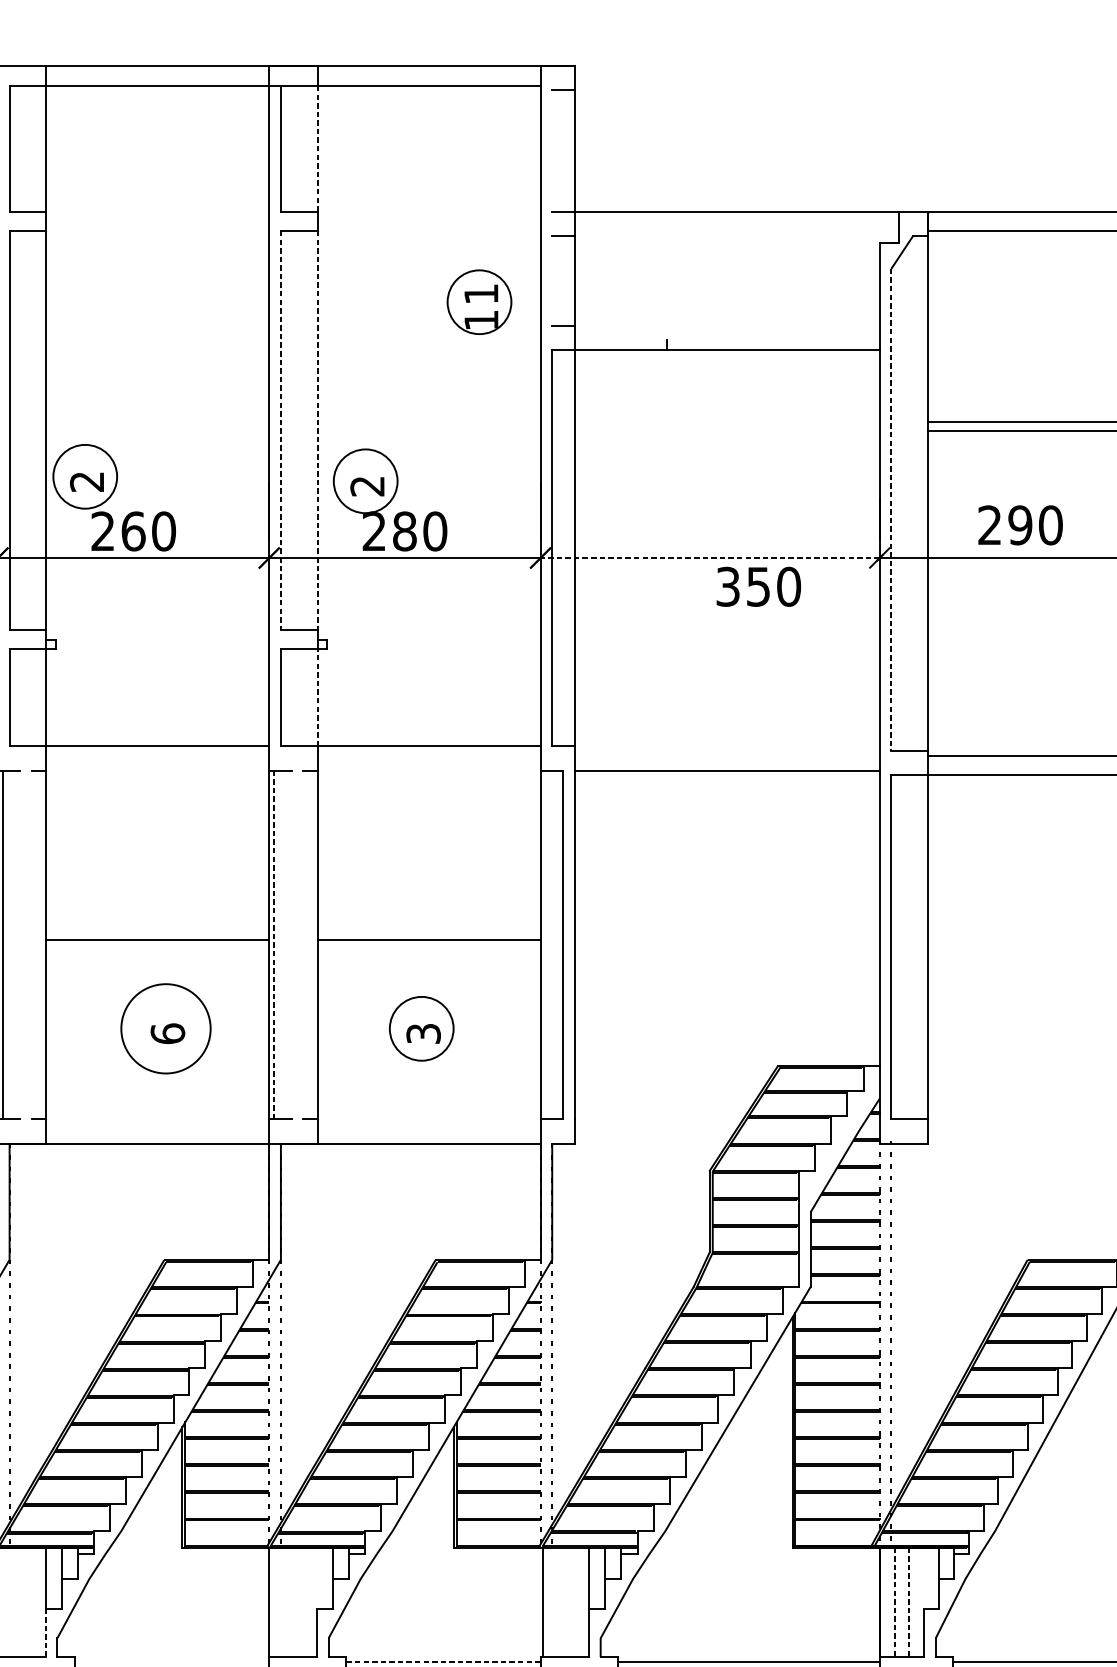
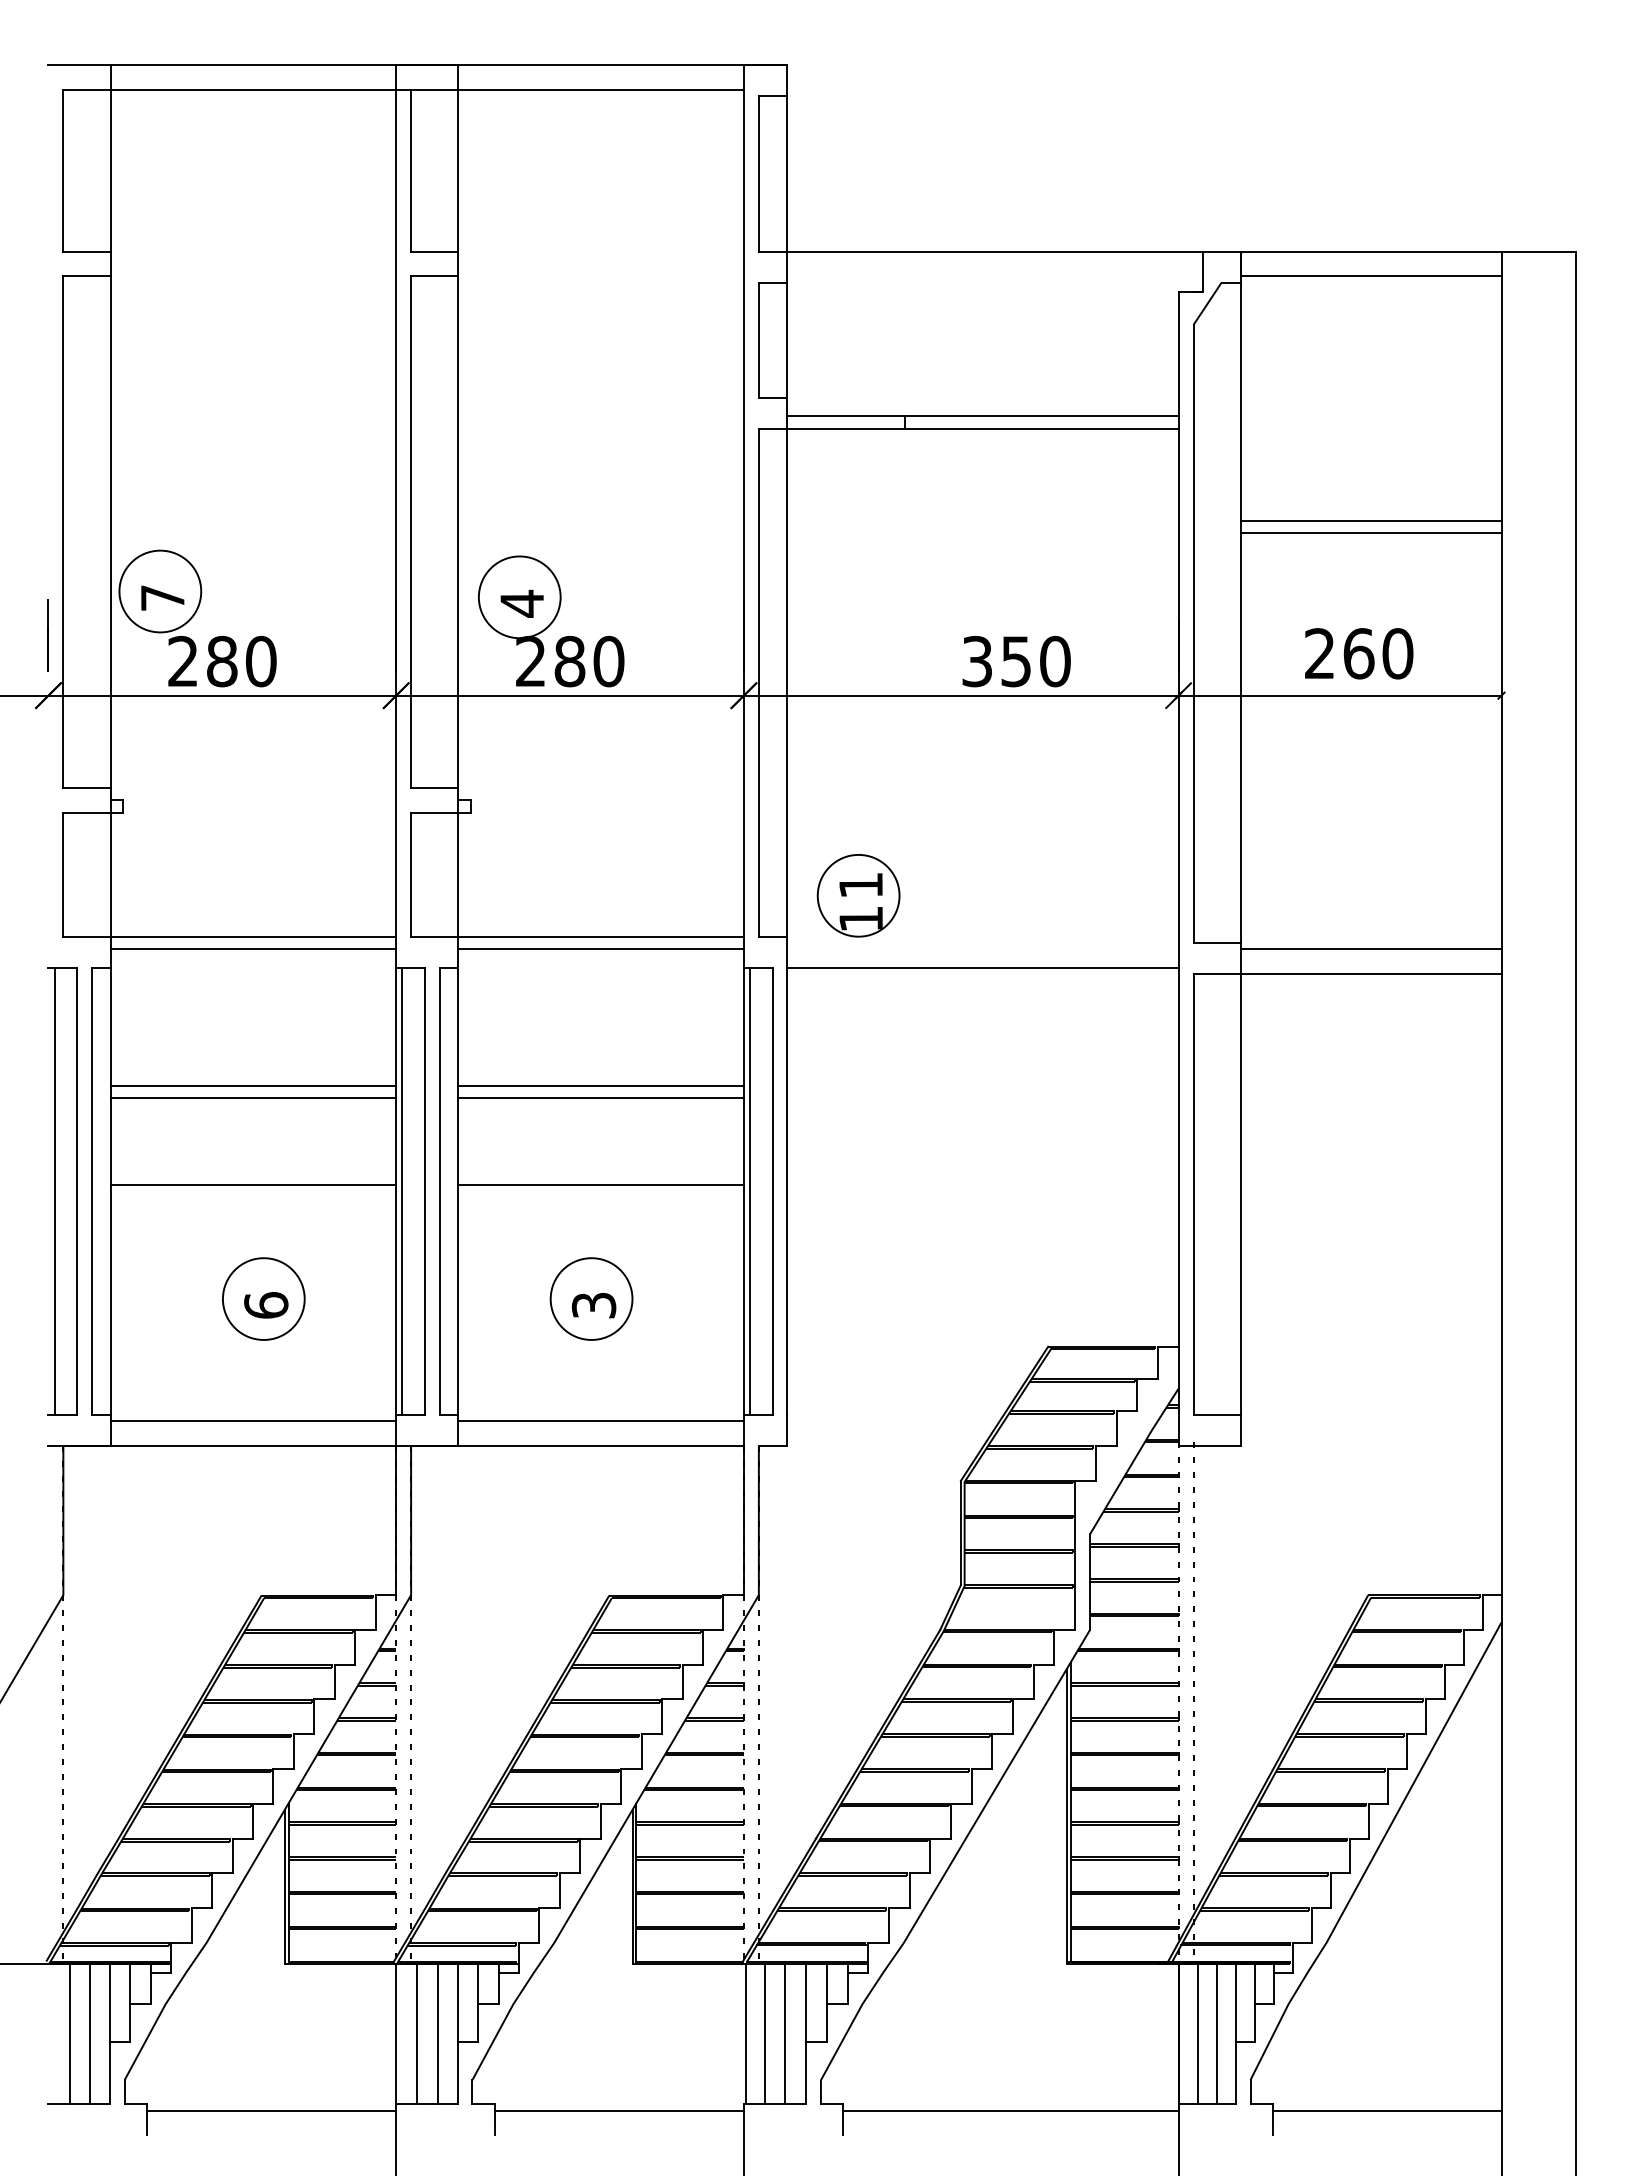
line: (317, 148) -> (458, 170), dashed -> solid
line: (551, 150) -> (758, 173), added
line: (551, 280) -> (758, 339), added
part: (479, 302) -> (858, 895), moved
line: (726, 340) -> (982, 416), added
line: (281, 430) -> (411, 532), dashed -> solid
line: (317, 430) -> (458, 532), dashed -> solid
text: (86, 481) -> (162, 597), 2 -> 7
text: (367, 486) -> (521, 603), 2 -> 4
line: (891, 510) -> (1193, 634), dashed -> solid
text: (1020, 525) -> (1358, 653), 290 -> 260
text: (133, 531) -> (222, 661), 260 -> 280
line: (709, 557) -> (960, 695), dashed -> solid
text: (758, 586) -> (1016, 661), moved
line: (317, 697) -> (458, 874), dashed -> solid
line: (157, 756) -> (253, 949), added
line: (428, 756) -> (600, 949), added
line: (157, 862) -> (253, 1085), added
line: (428, 862) -> (600, 1085), added
line: (157, 872) -> (253, 1098), added
line: (428, 872) -> (600, 1098), added
line: (20, 944) -> (77, 1191), added
line: (31, 944) -> (91, 1191), added
line: (291, 944) -> (424, 1191), added
line: (303, 944) -> (439, 1191), added
line: (545, 944) -> (750, 1191), added
line: (274, 945) -> (402, 1192), dashed -> solid
circle: (165, 1028) -> (263, 1298), size x0.71
line: (157, 1124) -> (253, 1421), added
line: (428, 1124) -> (600, 1421), added
line: (317, 1578) -> (457, 2003), added
line: (924, 1578) -> (1235, 2003), added
line: (14, 1602) -> (69, 2034), added
line: (30, 1602) -> (90, 2034), added
line: (285, 1602) -> (417, 2034), added
line: (301, 1602) -> (437, 2034), added
line: (556, 1602) -> (764, 2034), added
line: (573, 1602) -> (785, 2034), added
line: (895, 1602) -> (1198, 2034), dashed -> solid
line: (909, 1602) -> (1216, 2034), dashed -> solid
line: (45, 1633) -> (109, 2073), dashed -> solid
line: (171, 1661) -> (271, 2110), added
line: (443, 1661) -> (619, 2110), dashed -> solid

